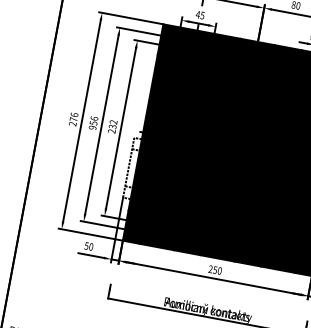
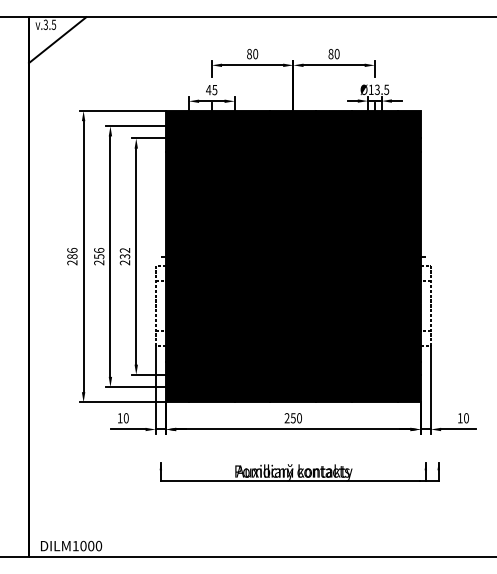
text: (73, 119) -> (72, 256), 276 -> 286
text: (92, 127) -> (99, 262), 956 -> 256
text: (86, 246) -> (119, 418), 50 -> 10

